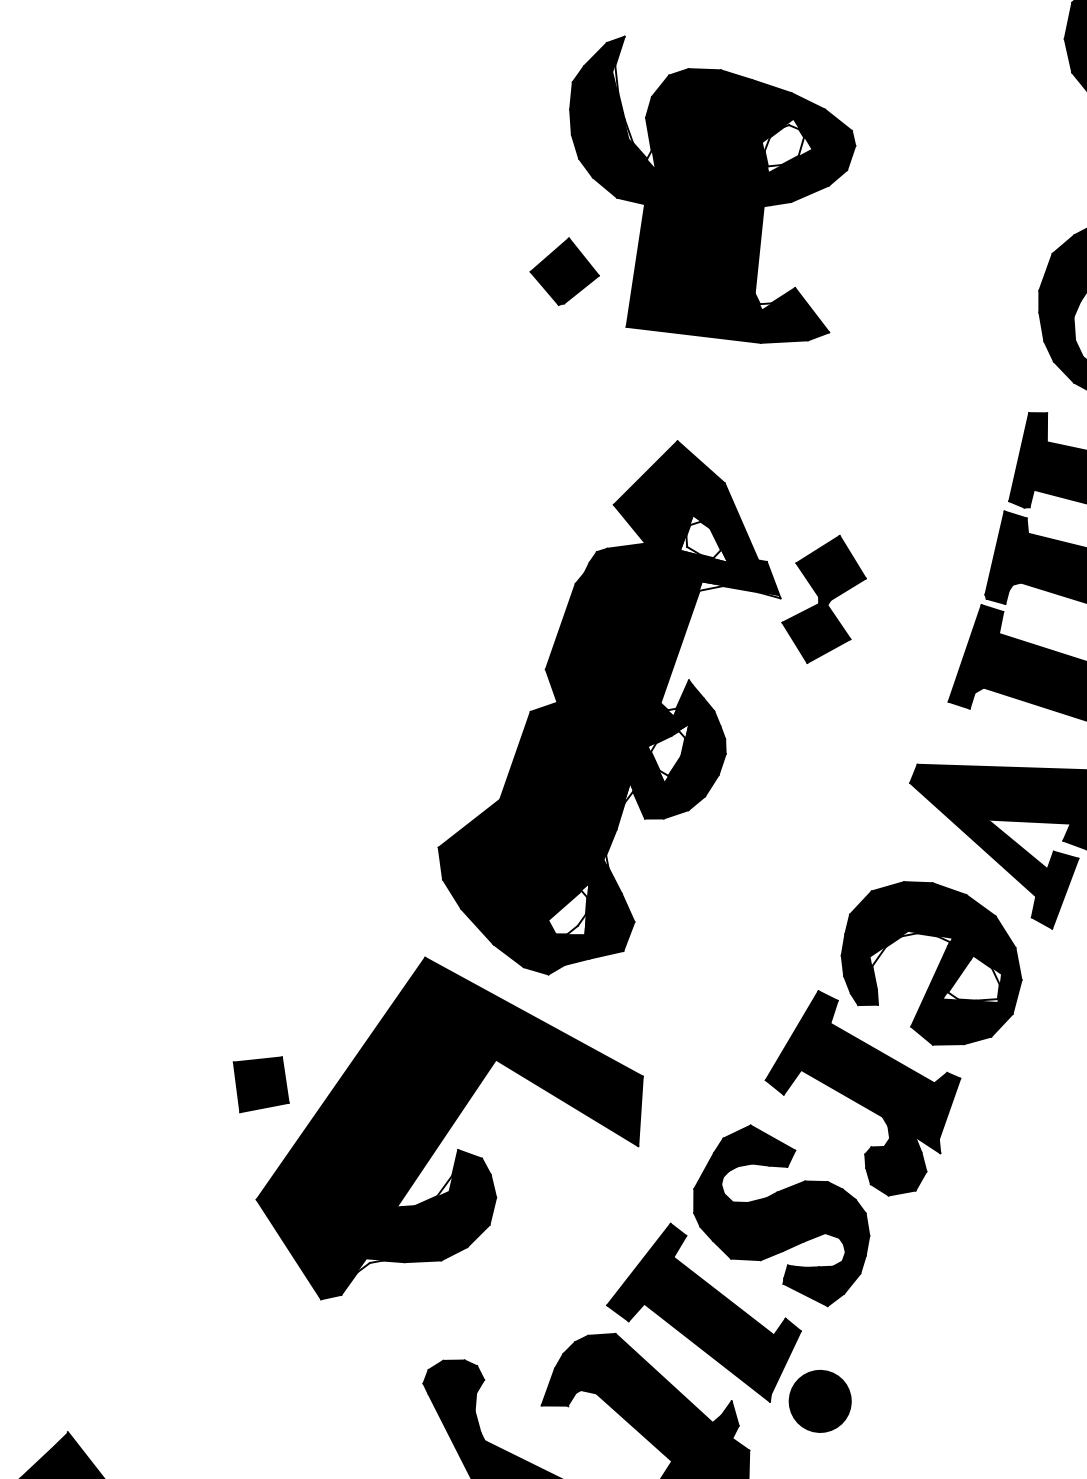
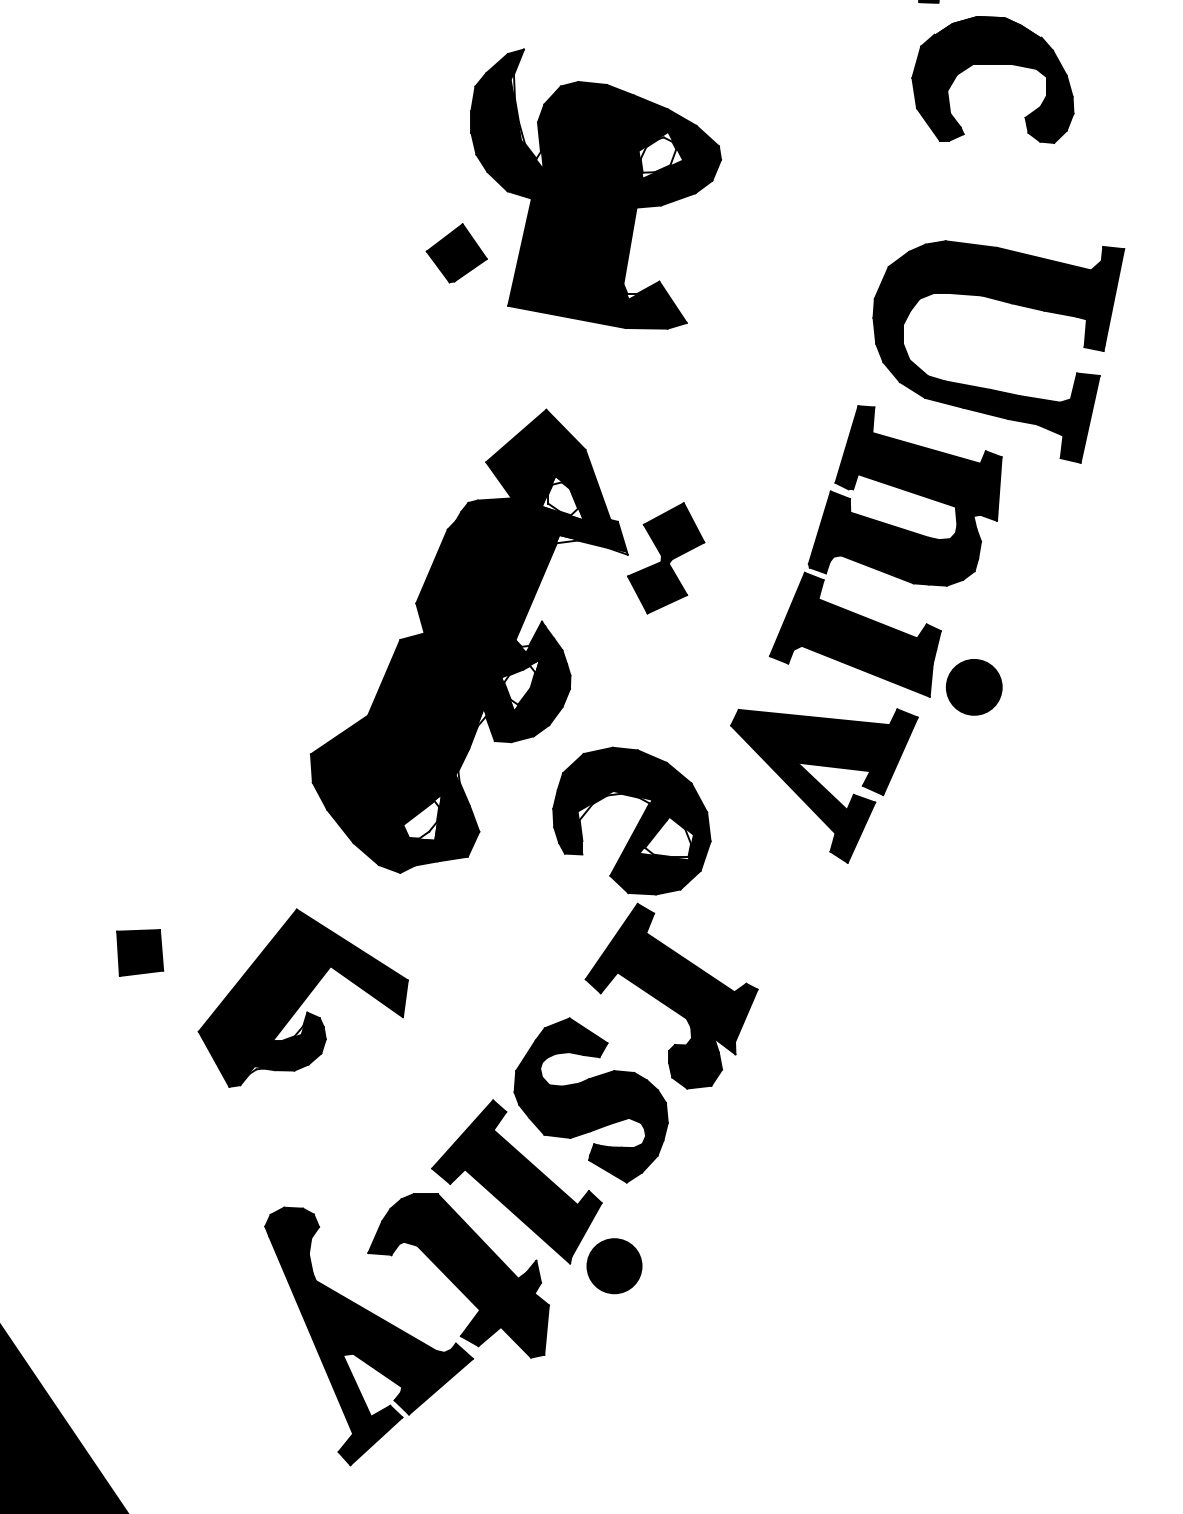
part: (937, 965) -> (637, 823), moved
part: (448, 1122) -> (303, 997), size x0.6

